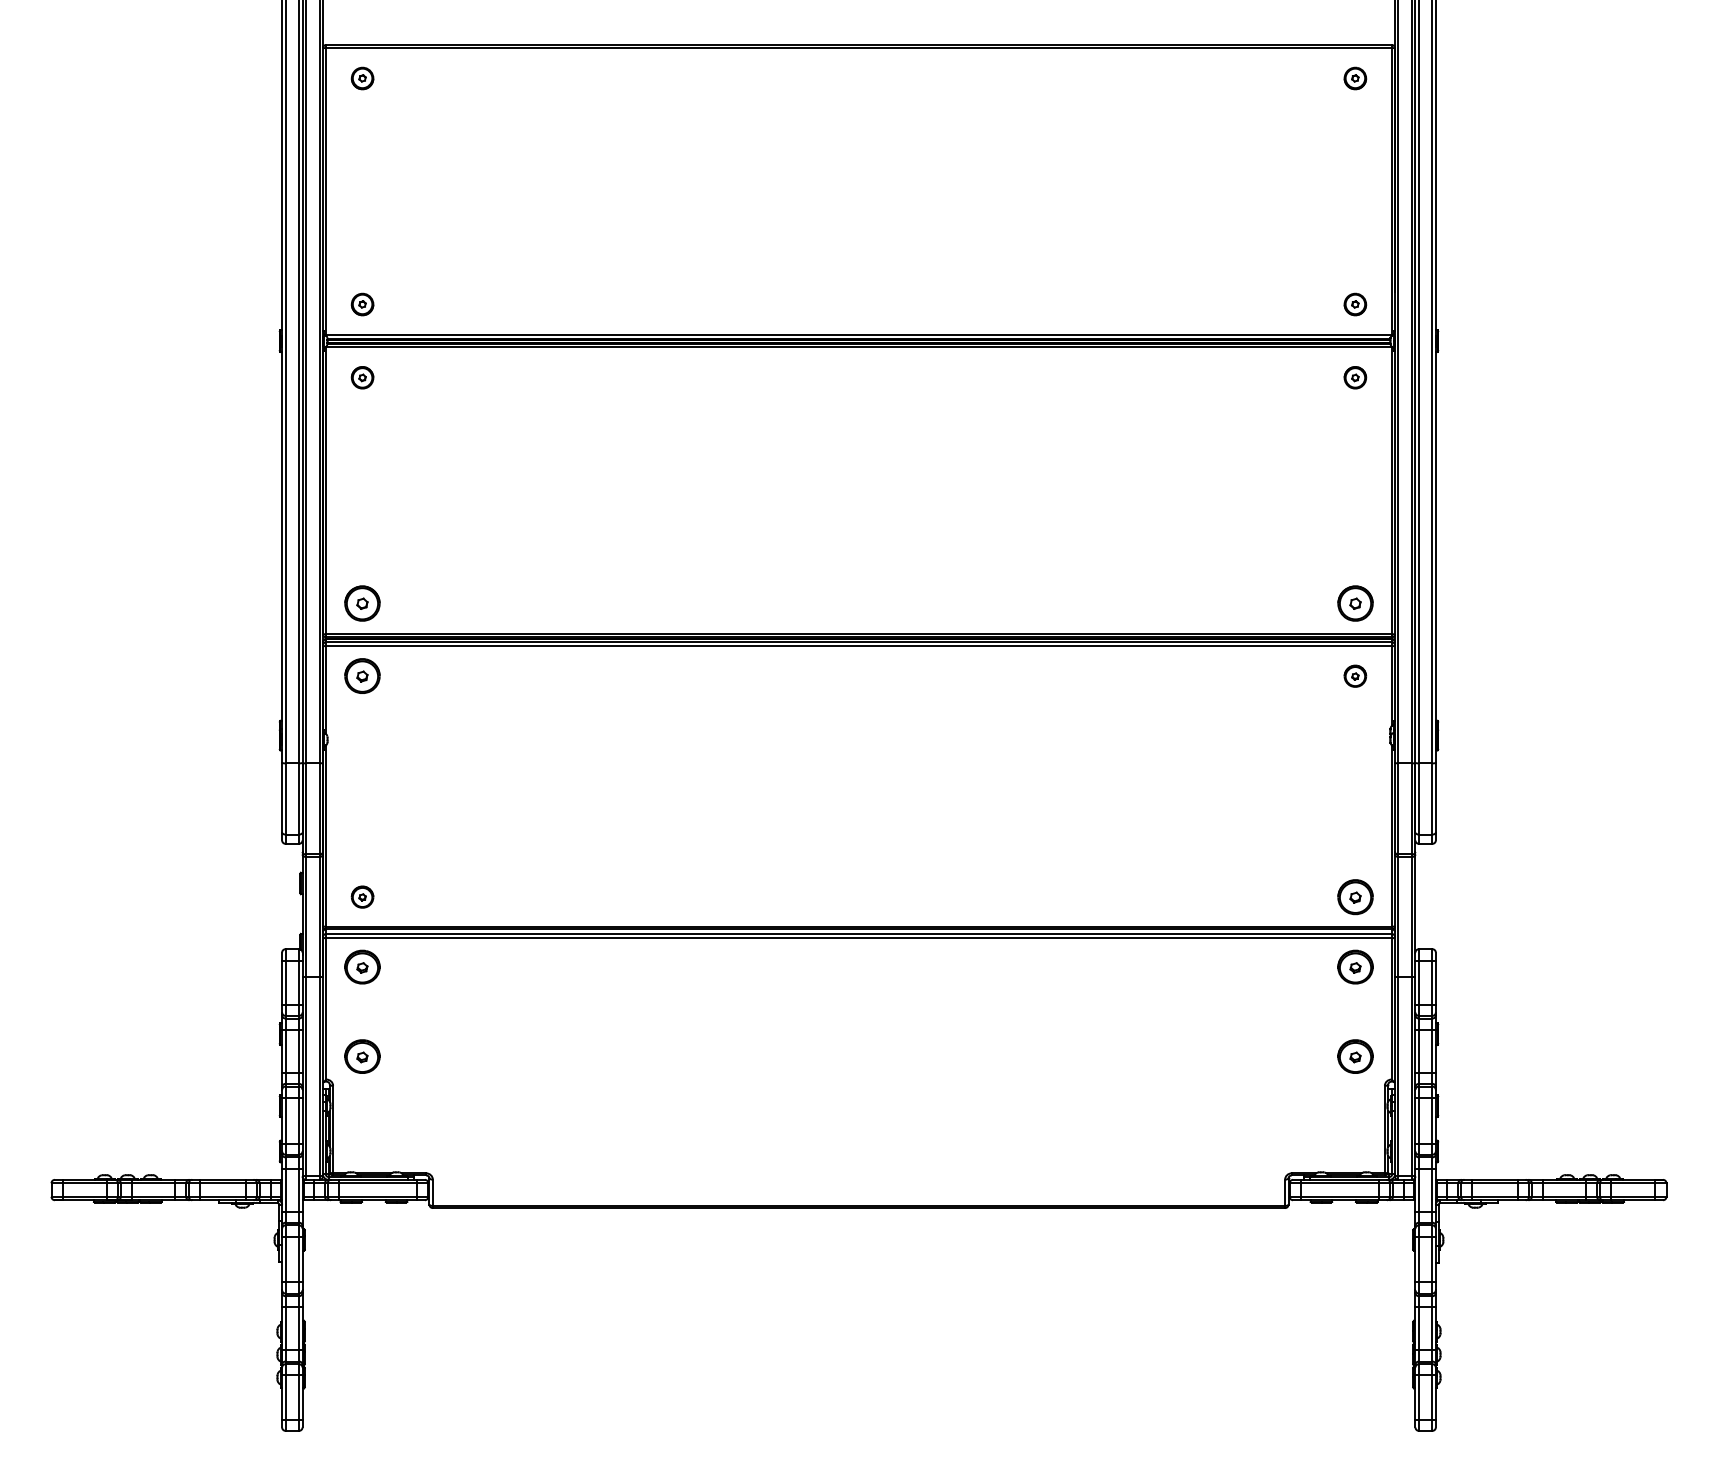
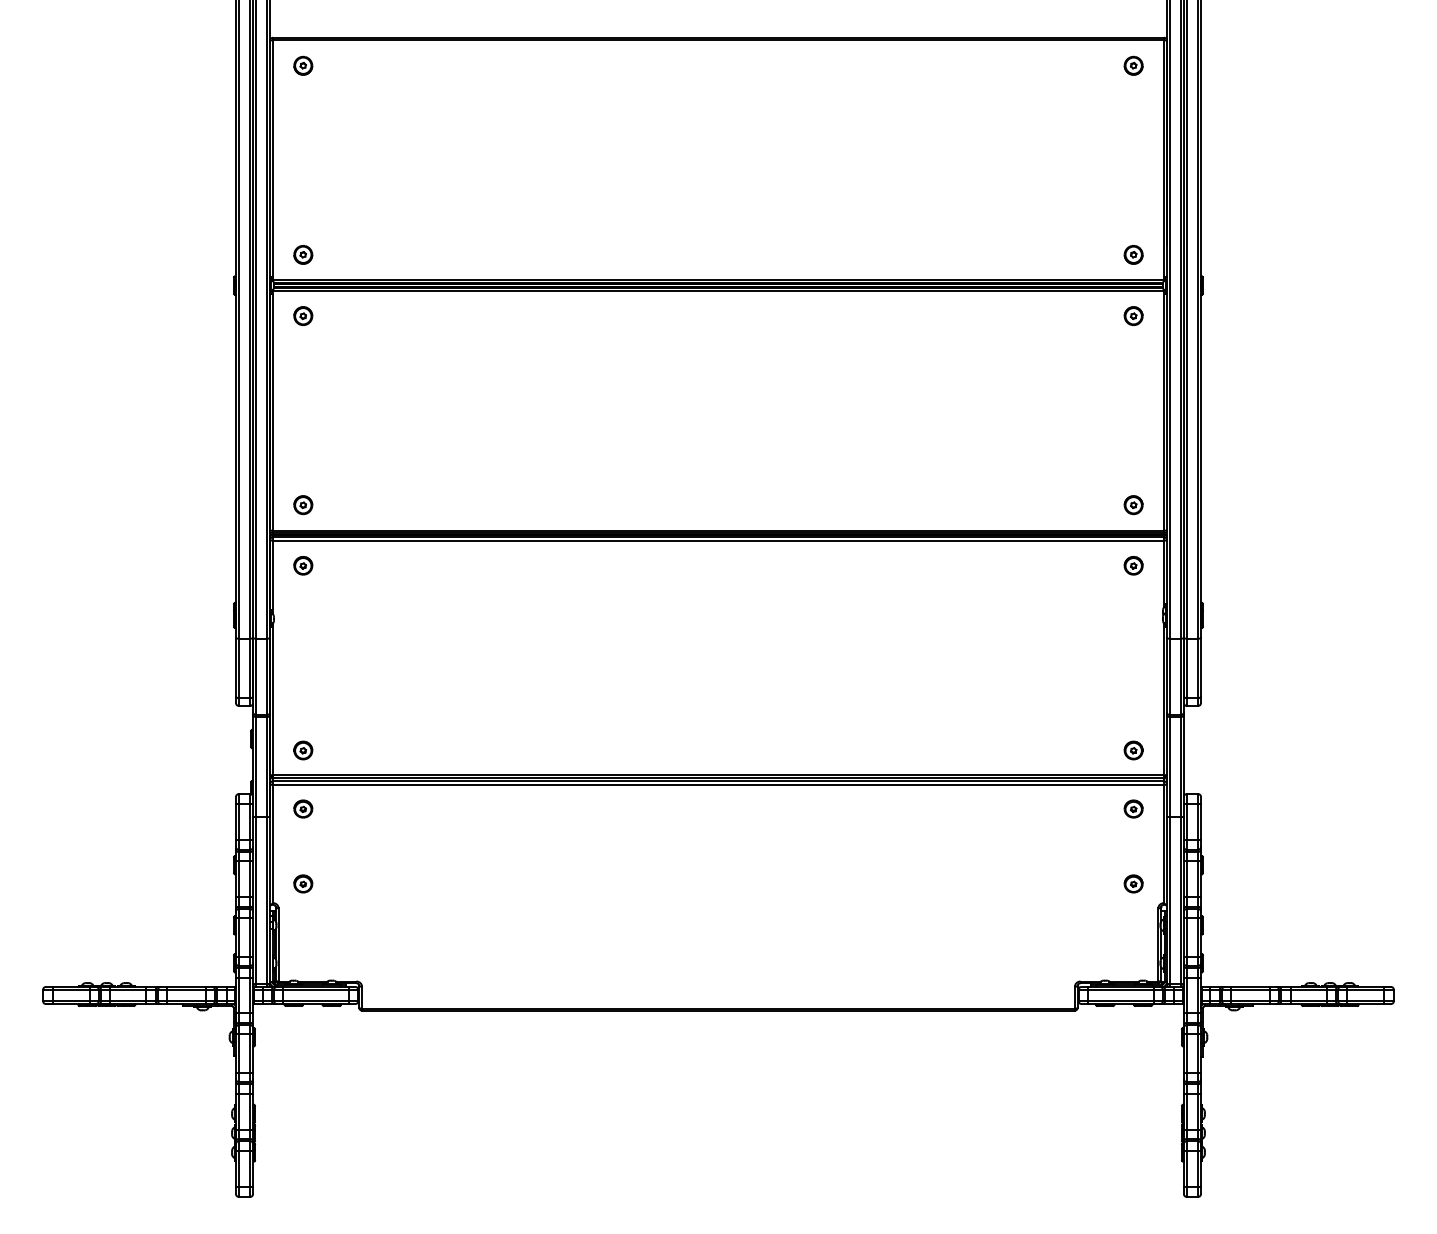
part: (362, 604) -> (303, 505), size x0.62
part: (1355, 604) -> (1133, 505), size x0.62
part: (362, 675) -> (303, 565), size x0.62
part: (1355, 897) -> (1133, 750), size x0.62
part: (362, 966) -> (303, 808), size x0.62
part: (1355, 966) -> (1133, 808), size x0.62
part: (362, 1056) -> (303, 883), size x0.62
part: (1355, 1056) -> (1133, 883), size x0.62

